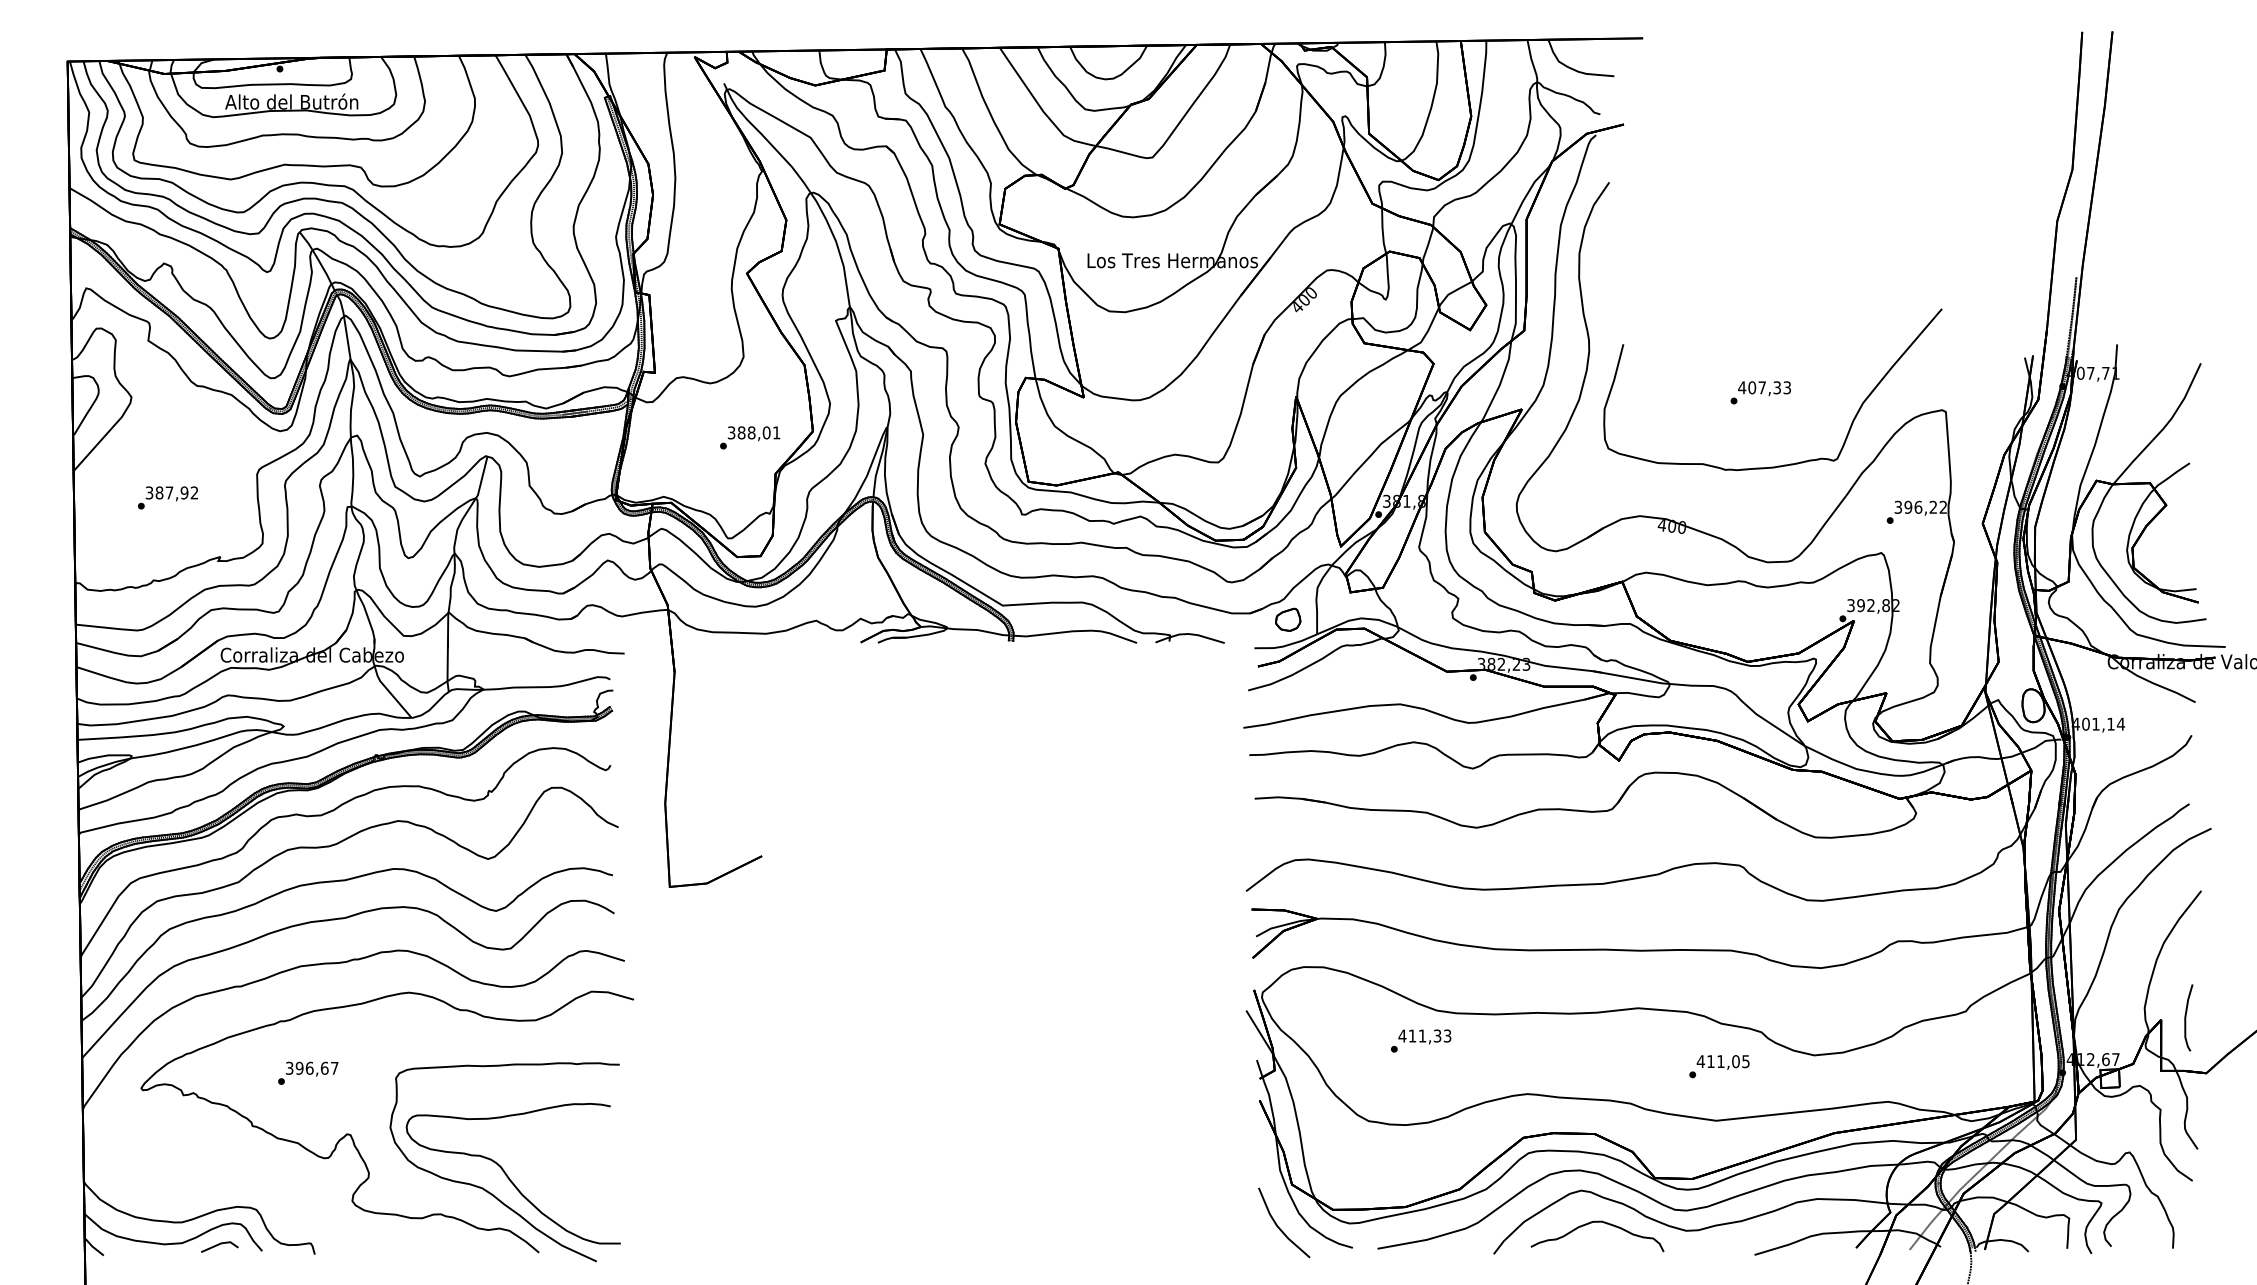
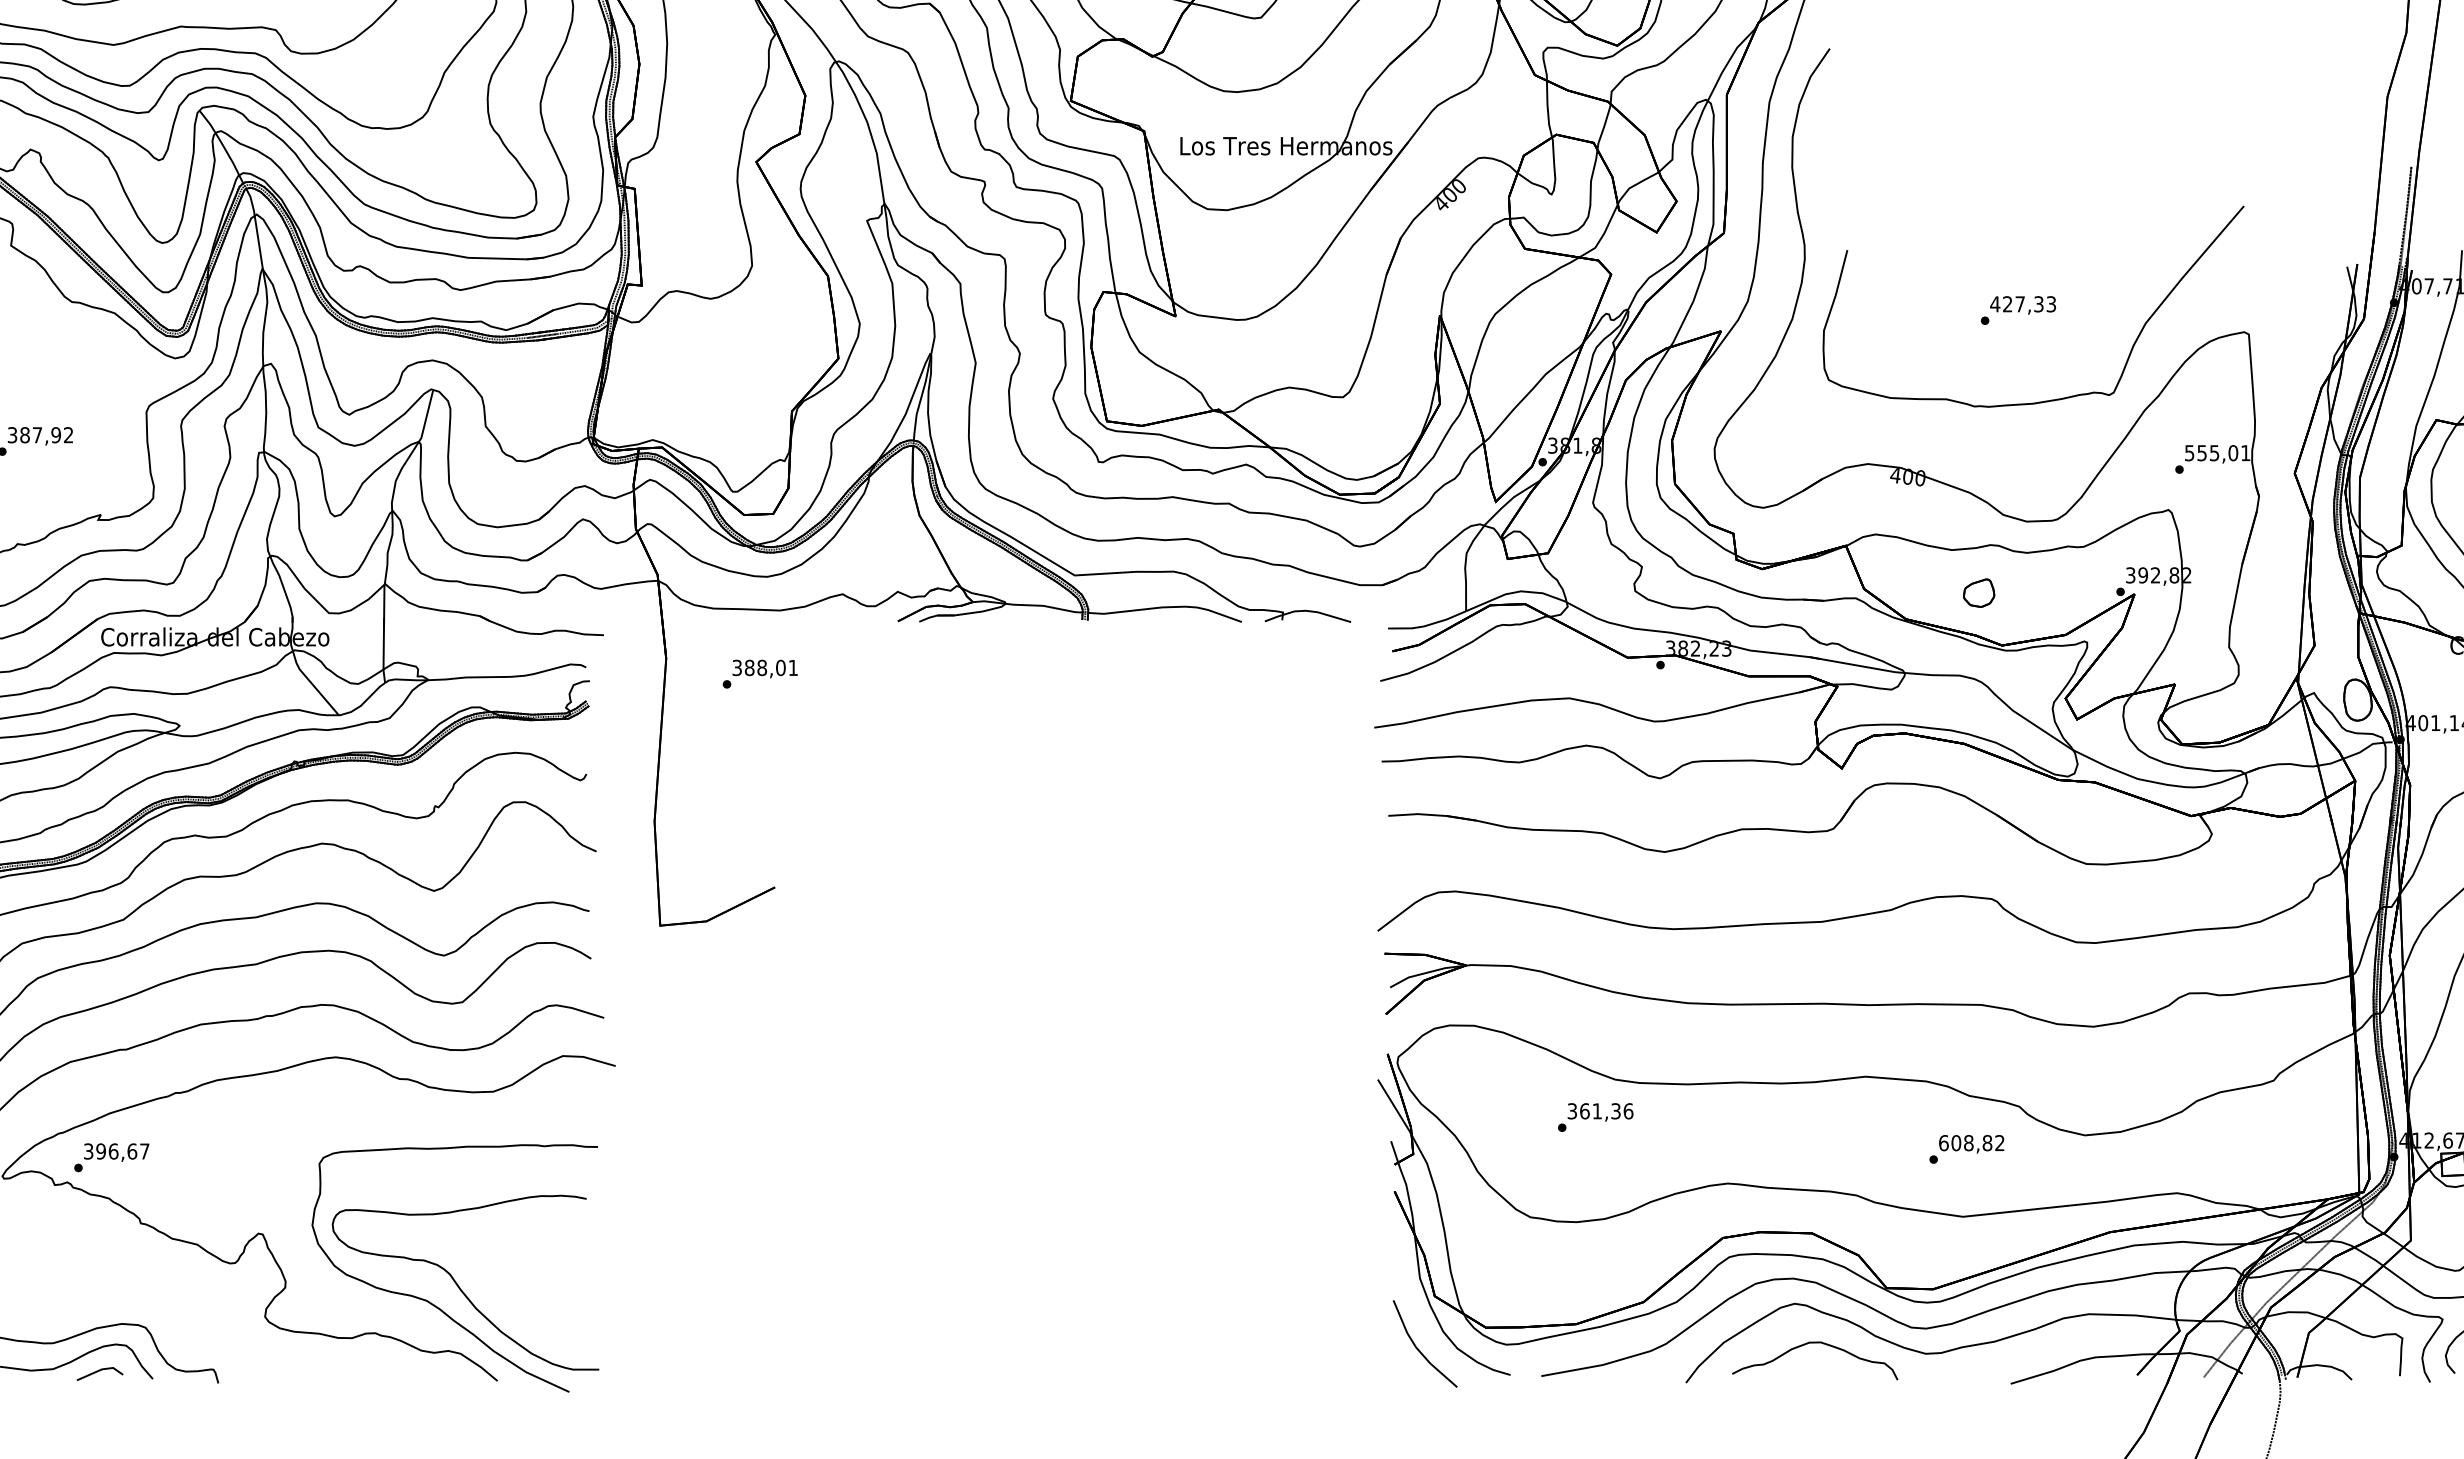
text: (1752, 387) -> (2008, 303), 407,33 -> 427,33
text: (750, 437) -> (760, 673), moved
text: (1920, 506) -> (2217, 452), 396,22 -> 555,01
part: (1288, 619) -> (1979, 592), moved
text: (1424, 1035) -> (1599, 1110), 411,33 -> 361,36
text: (1722, 1061) -> (1970, 1142), 411,05 -> 608,82
text: (308, 1072) -> (112, 1156), moved

